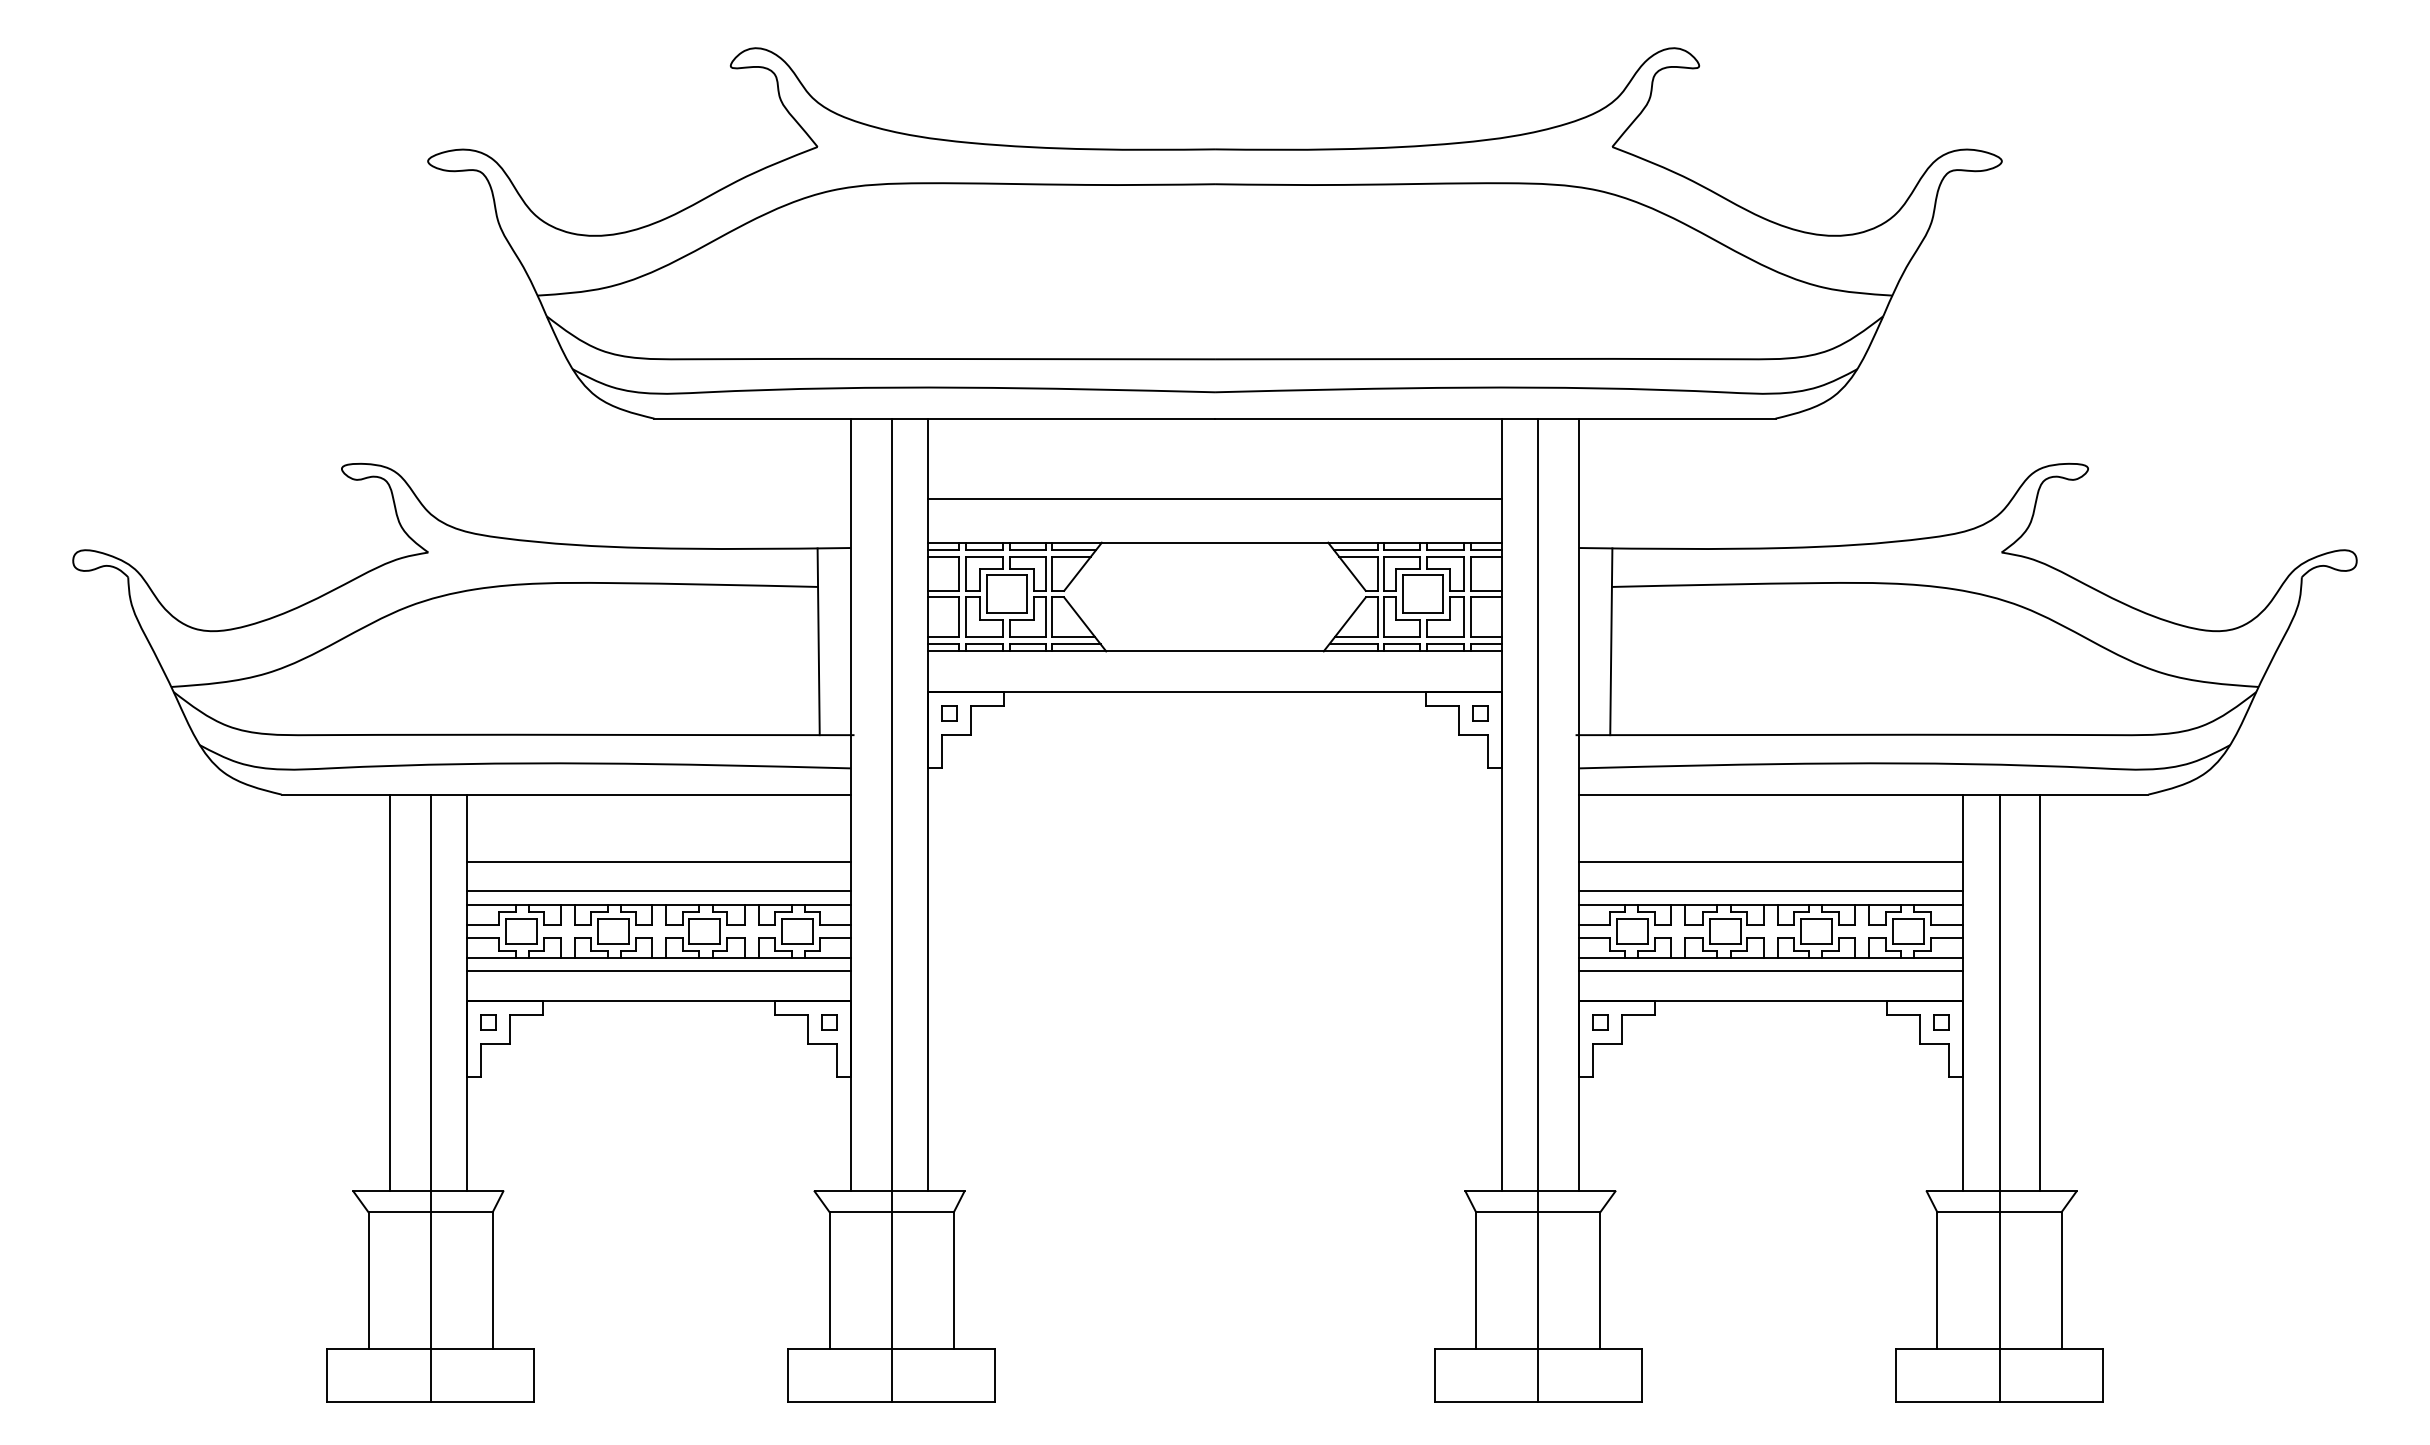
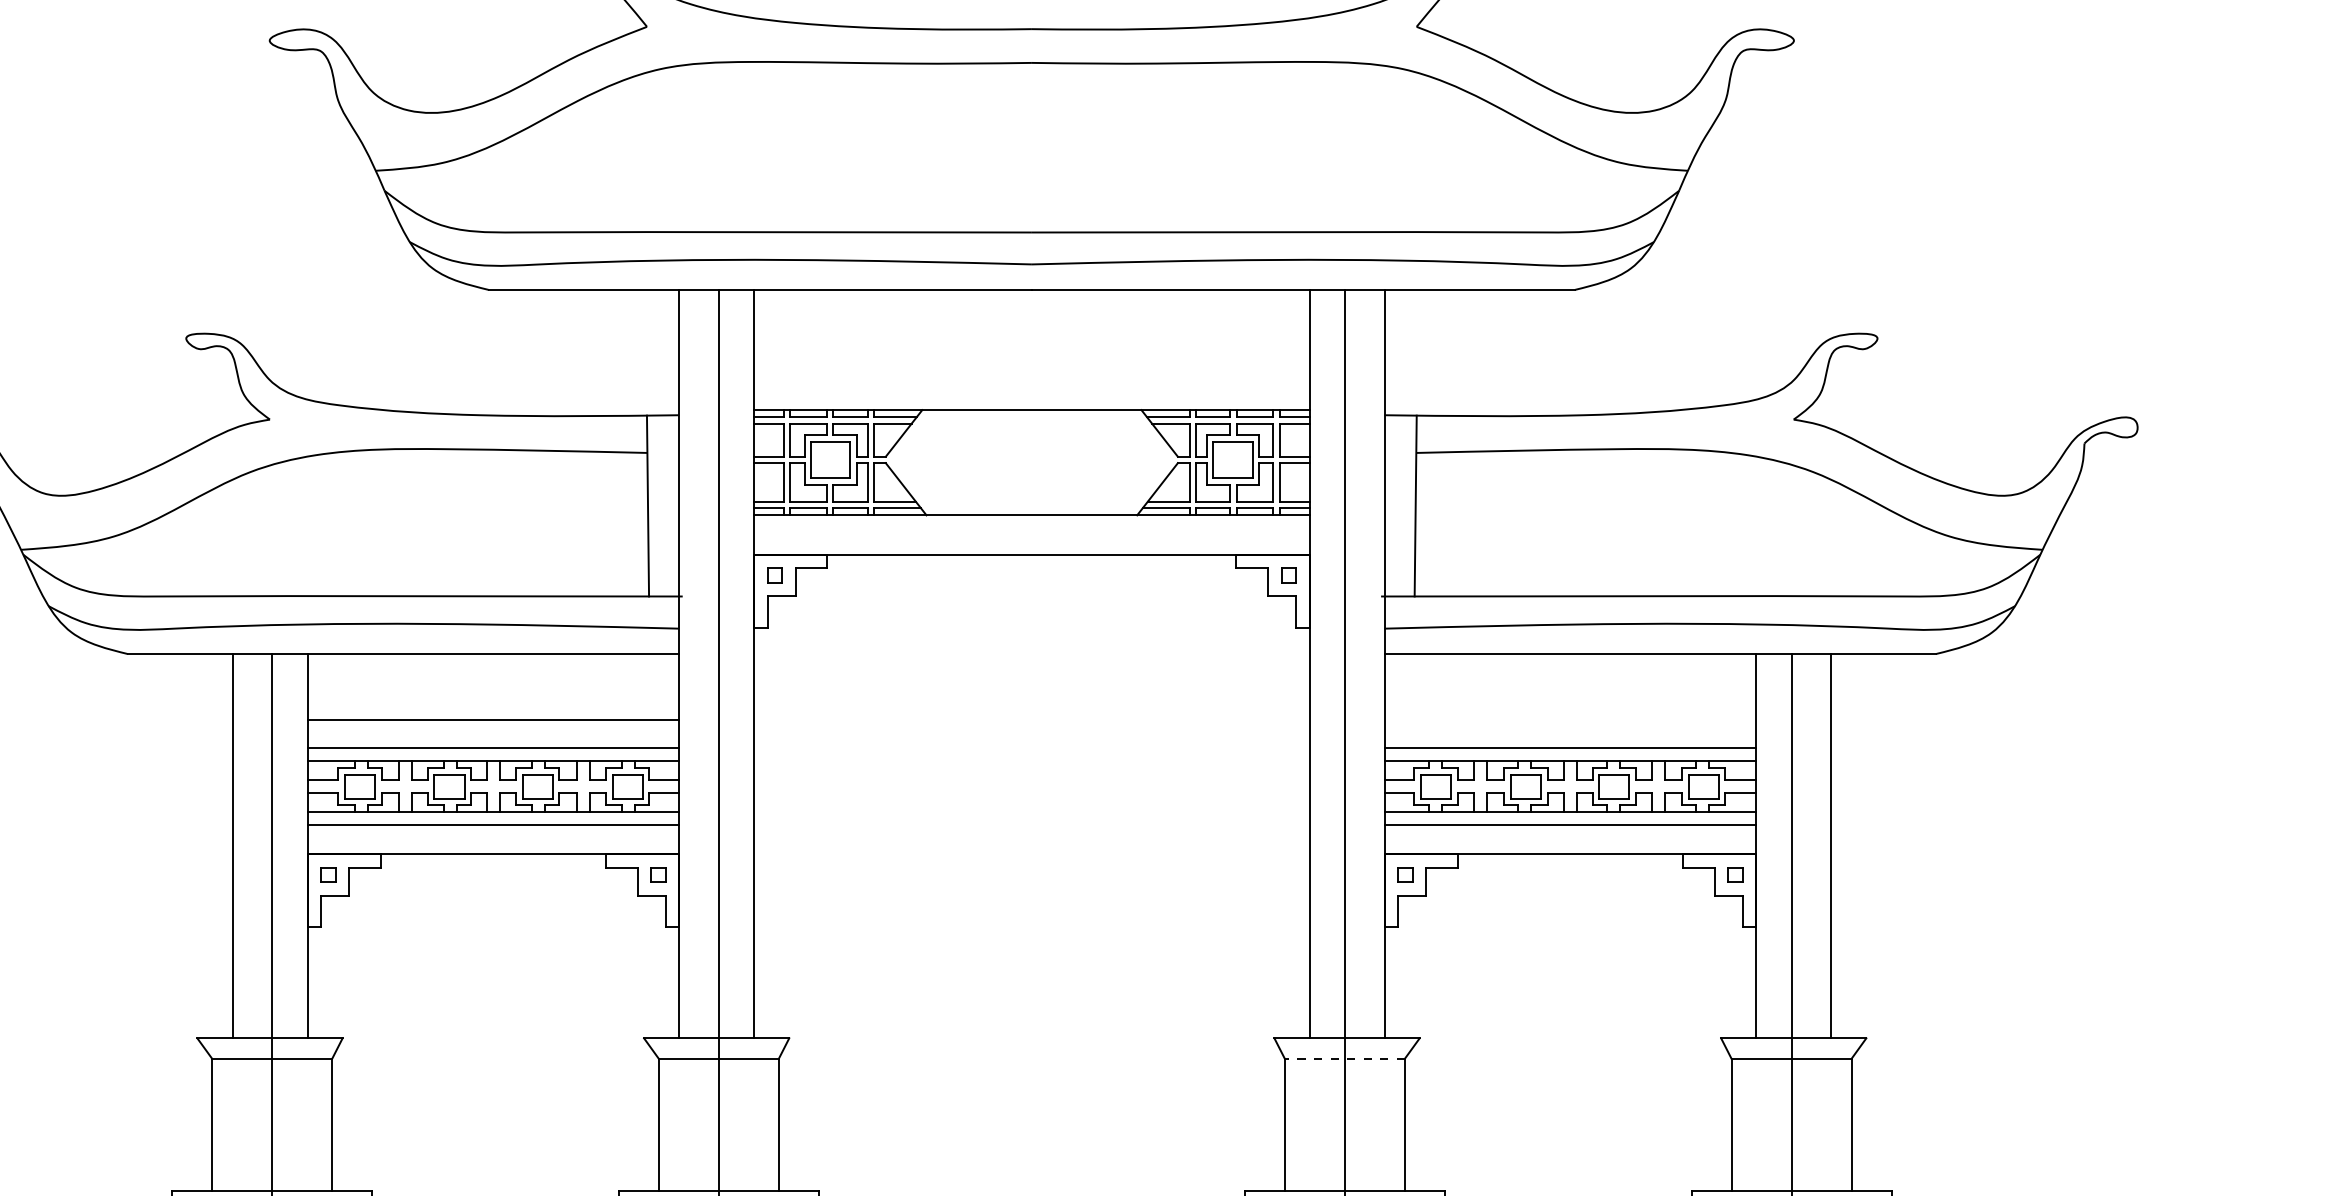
line: (1214, 499) -> (1031, 368), removed
line: (1770, 862) -> (1569, 719), removed
line: (1537, 1212) -> (1344, 1058), solid -> dashed

